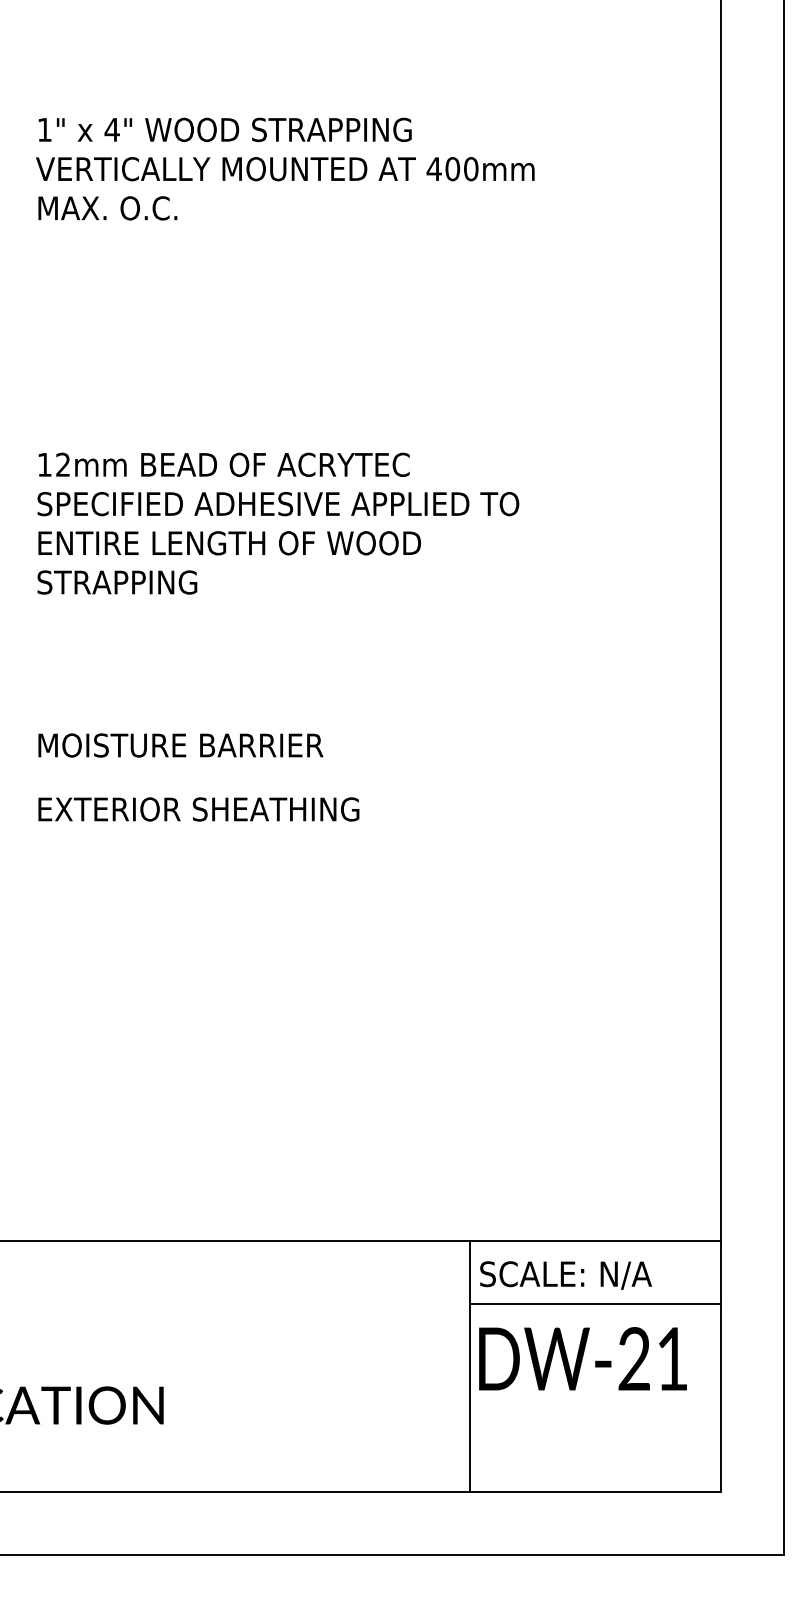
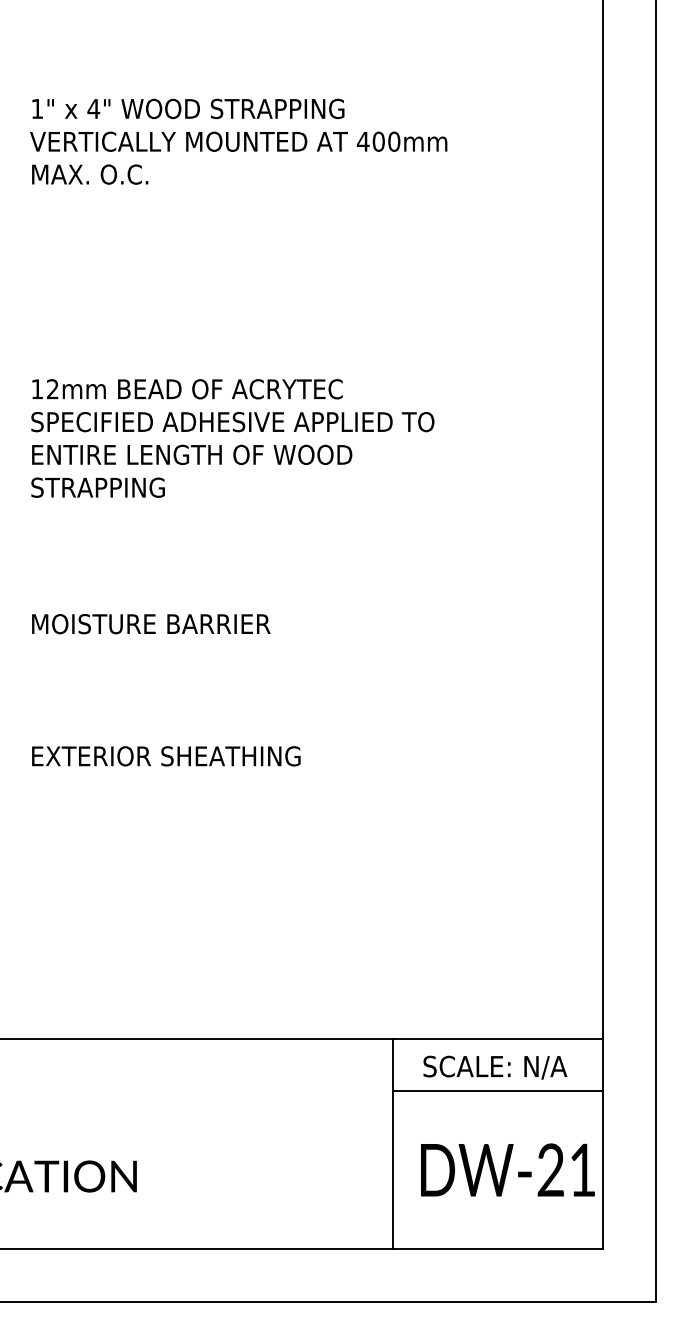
text: (198, 809) -> (166, 756), moved
text: (565, 1275) -> (494, 1067), moved
text: (582, 1358) -> (507, 1169), moved

